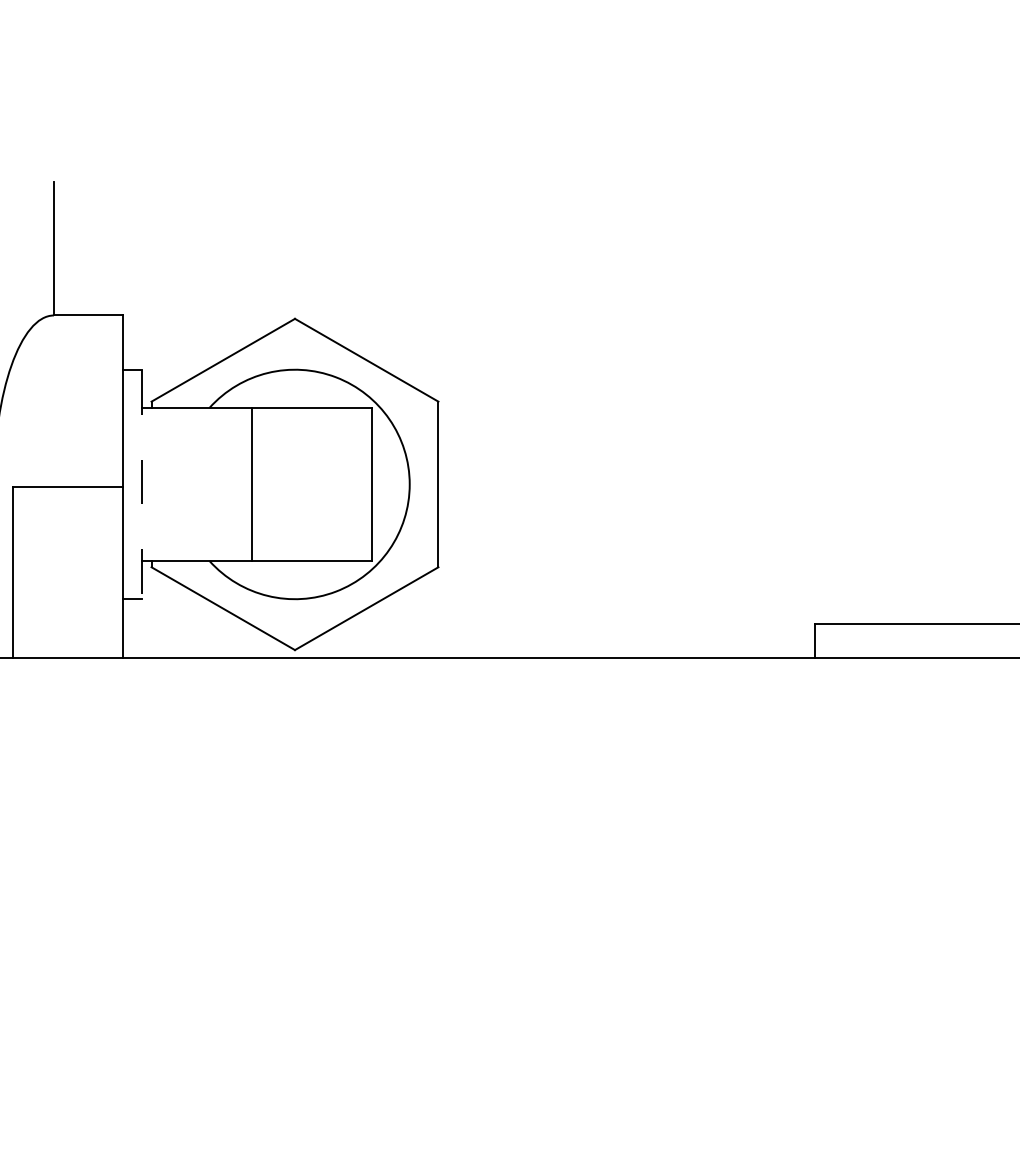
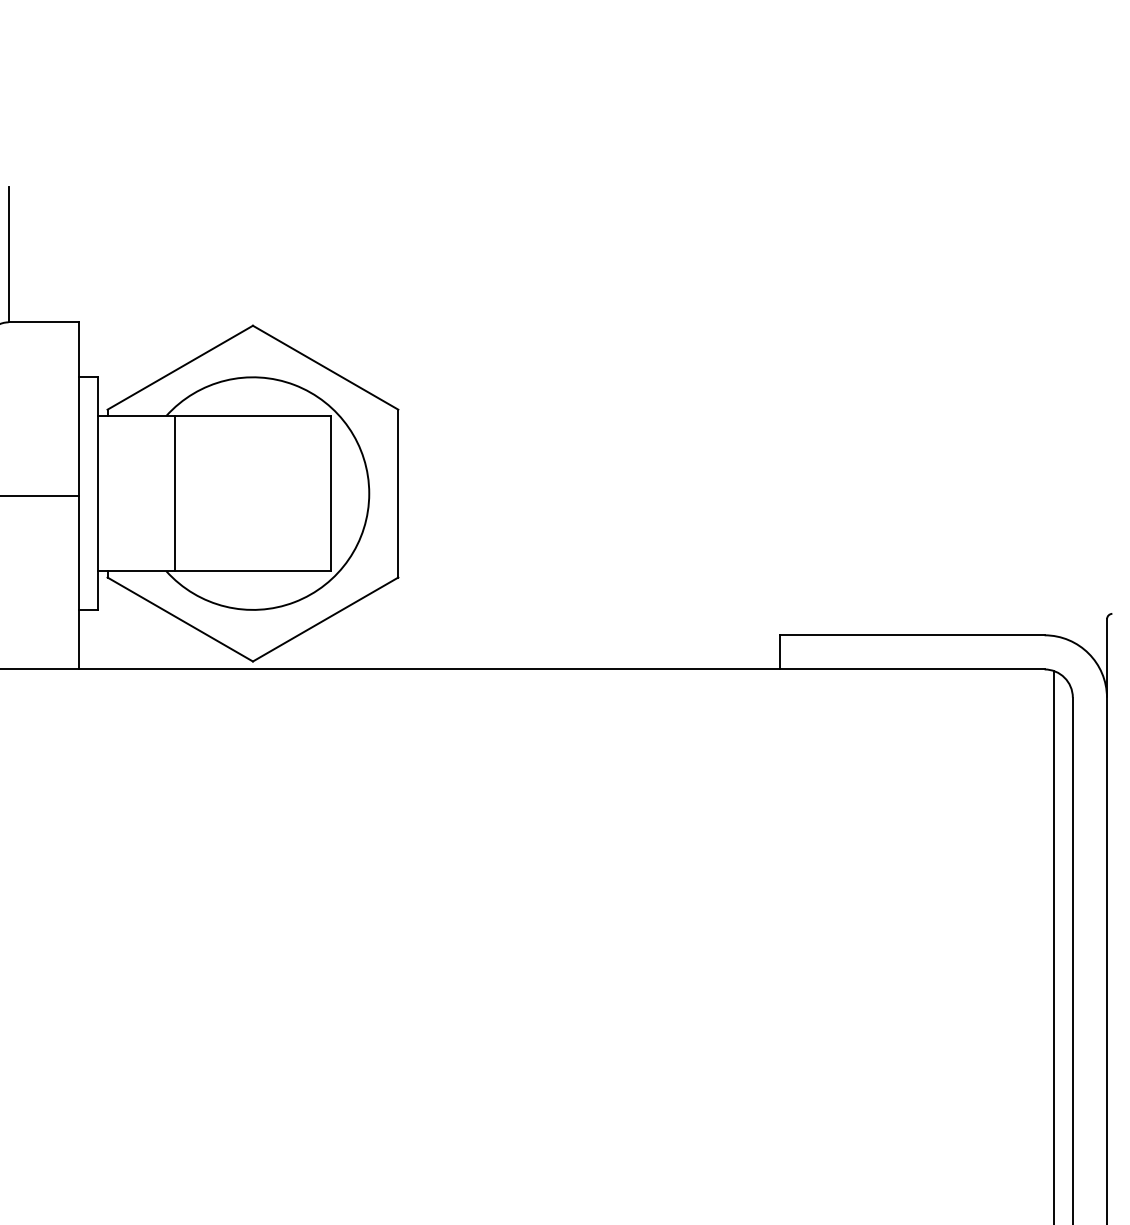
line: (252, 484) -> (175, 493), moved
line: (141, 485) -> (97, 494), dashed -> solid

